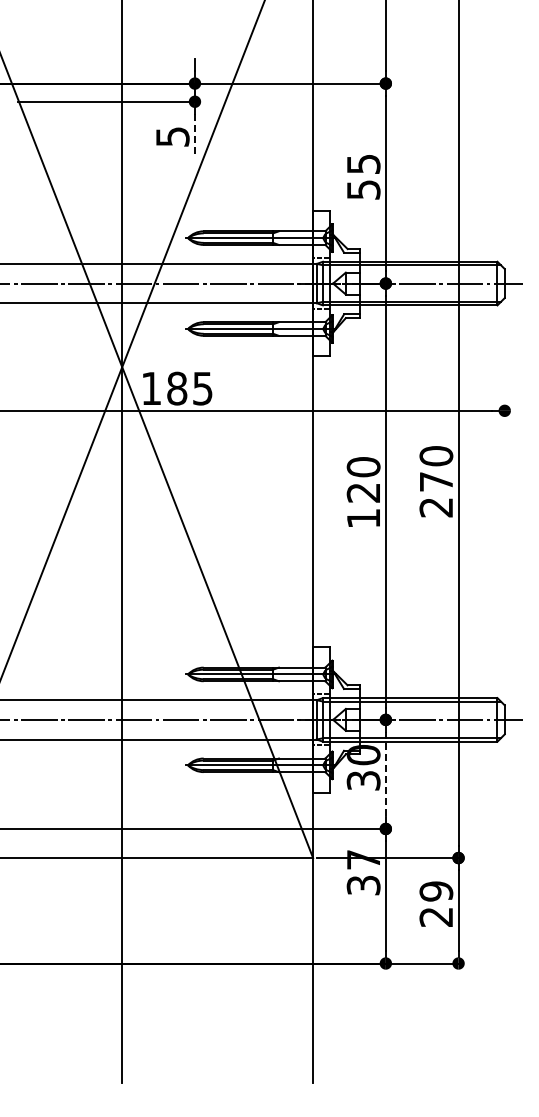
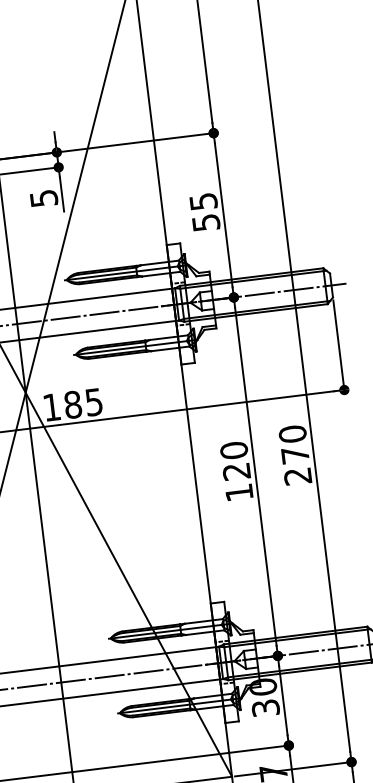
line: (194, 134) -> (61, 194), dashed -> solid
line: (504, 357) -> (338, 346), added
line: (385, 774) -> (283, 700), dashed -> solid

